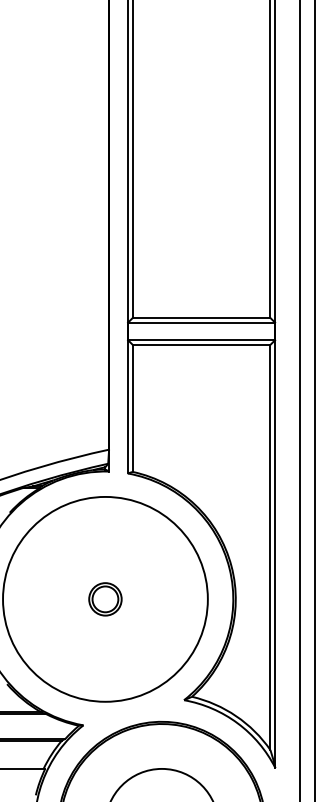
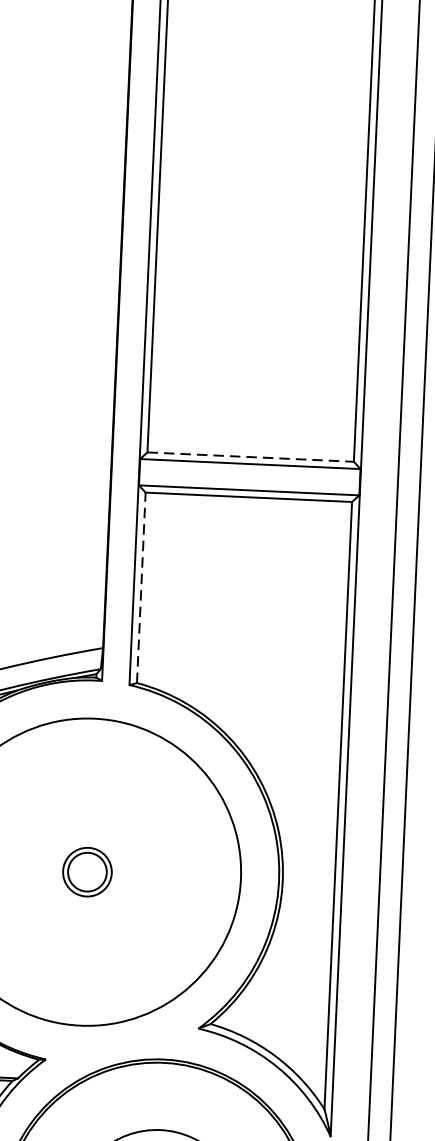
line: (201, 318) -> (250, 457), solid -> dashed
line: (132, 408) -> (140, 587), solid -> dashed

